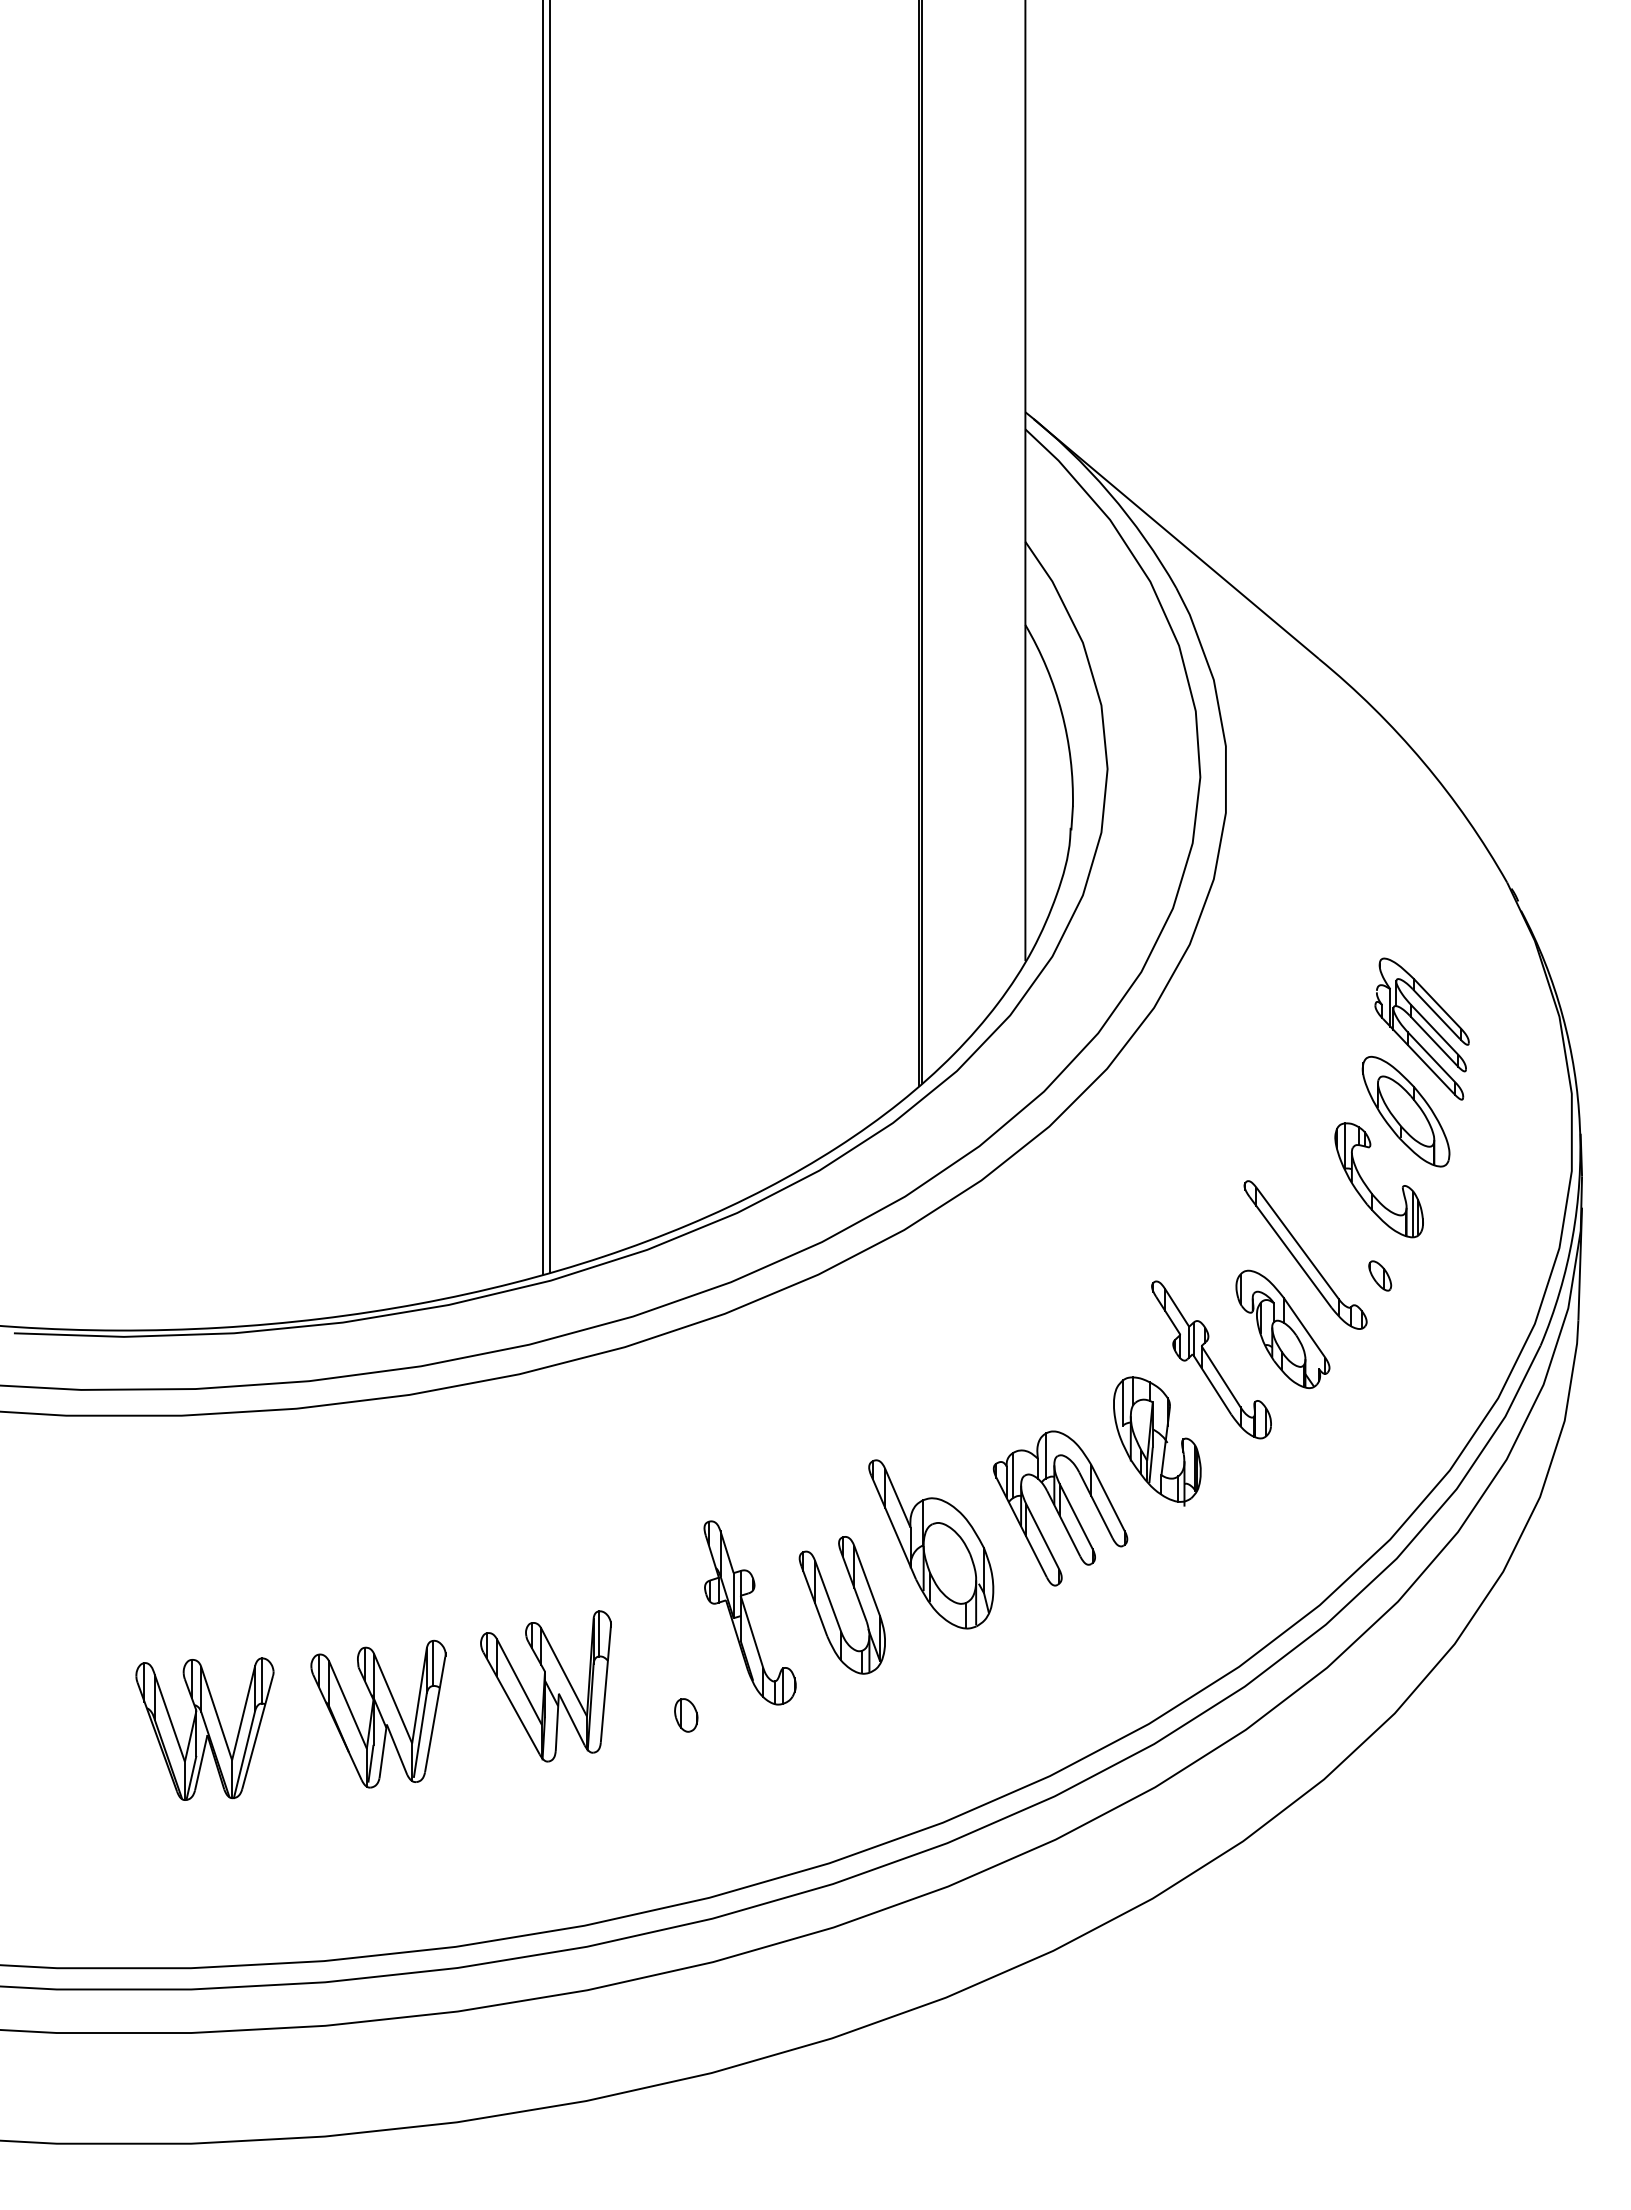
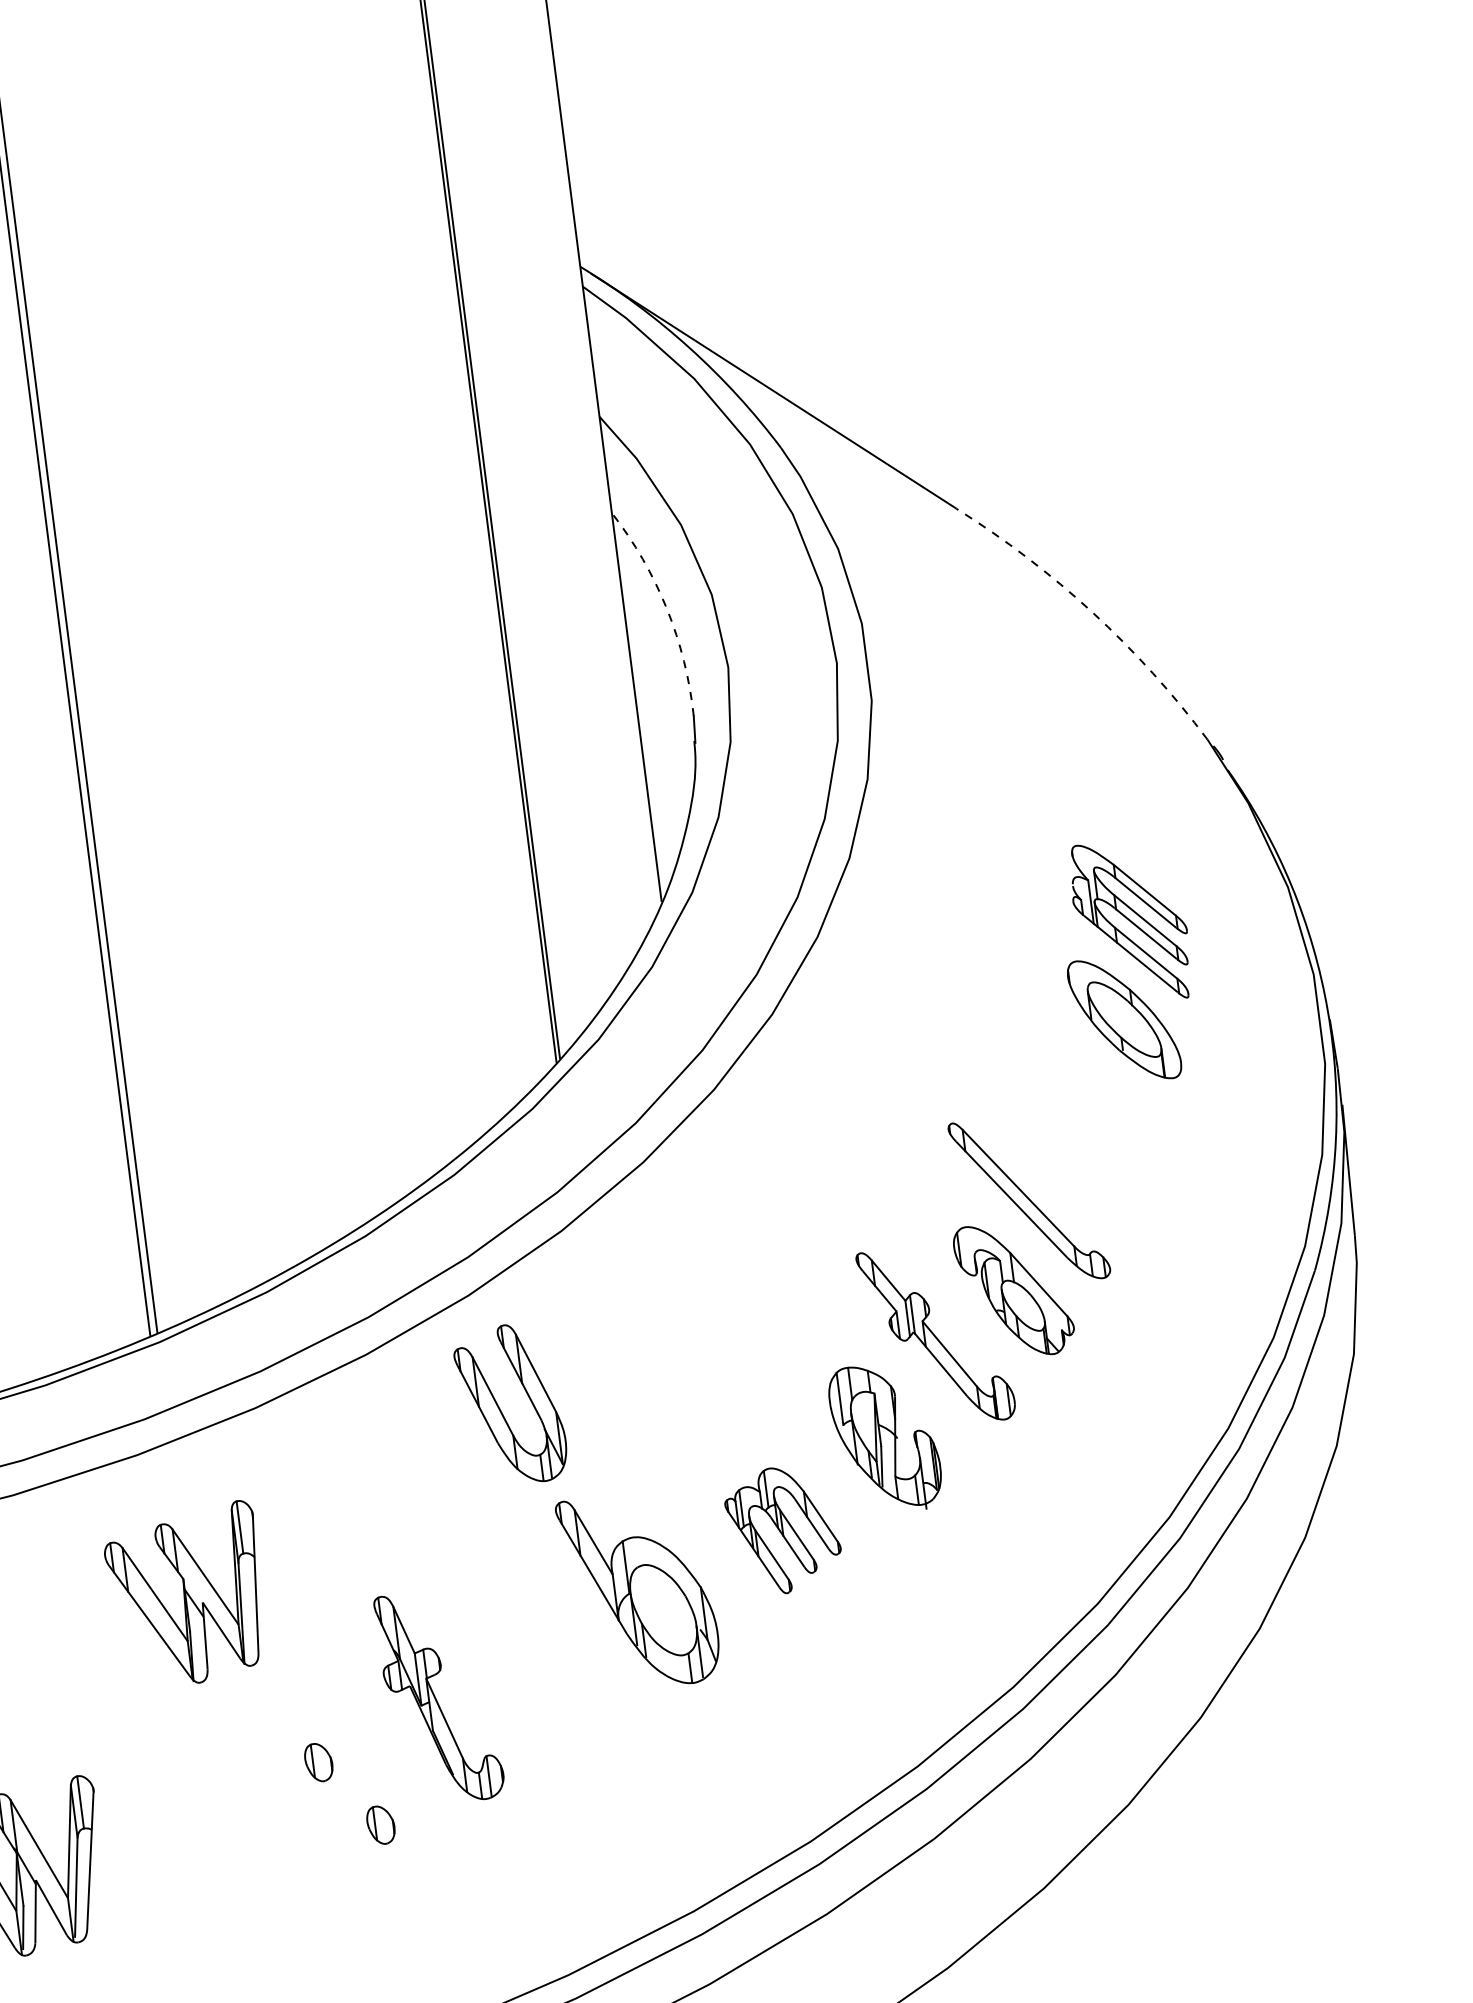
arc: (1061, 712) -> (666, 608), solid -> dashed
arc: (1423, 761) -> (1092, 611), solid -> dashed
part: (1369, 1188) -> (1093, 1114), removed
part: (1380, 1275) -> (1119, 1213), removed
part: (1060, 1508) -> (783, 1530), size x0.7
part: (833, 1607) -> (500, 1408), moved
part: (640, 1655) -> (319, 1762), added
part: (545, 1686) -> (186, 1596), moved

